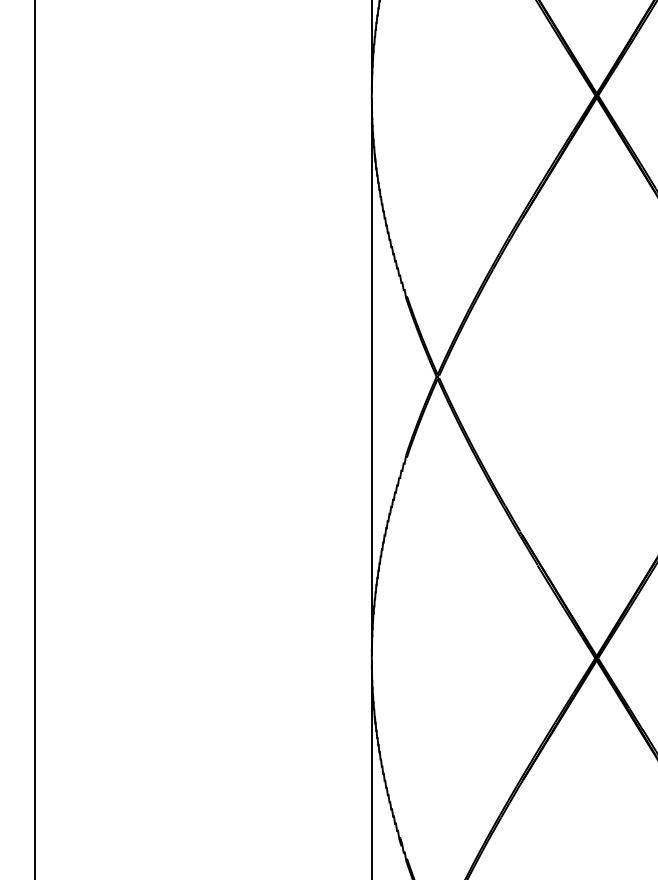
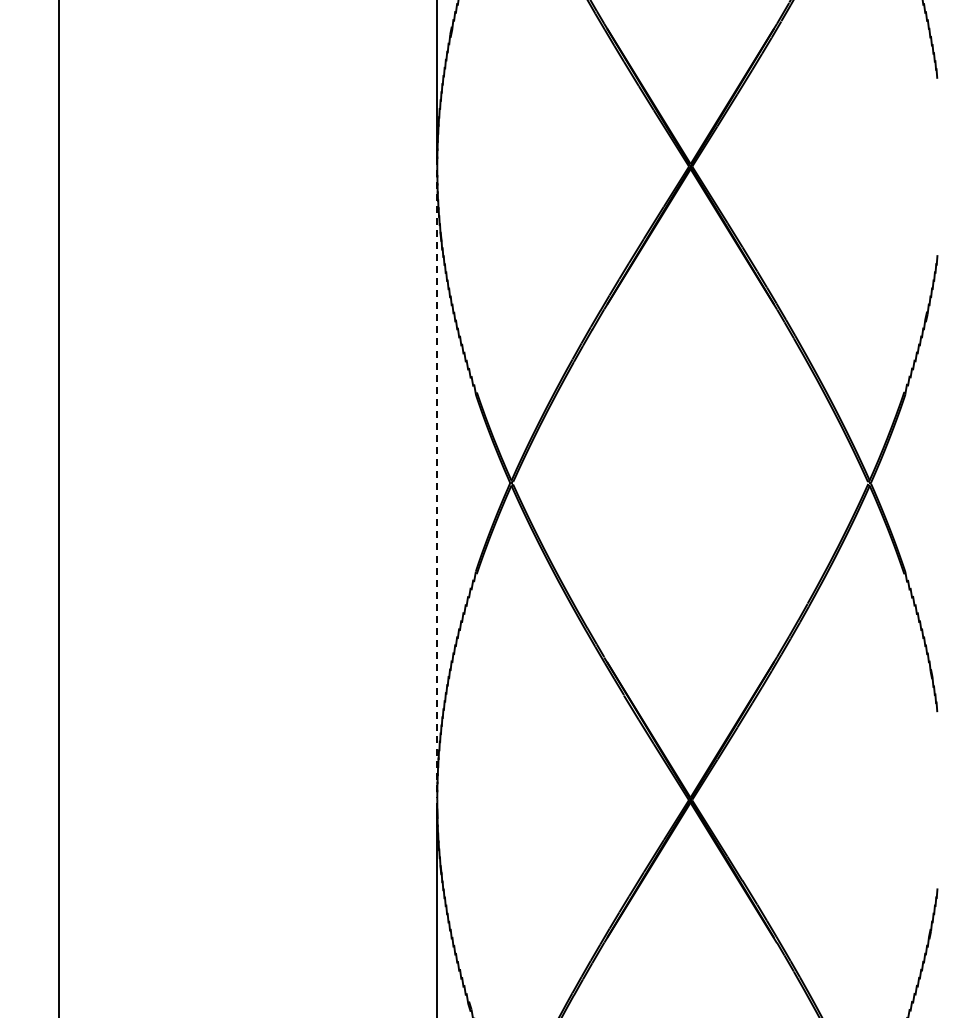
line: (372, 378) -> (437, 484), solid -> dashed

